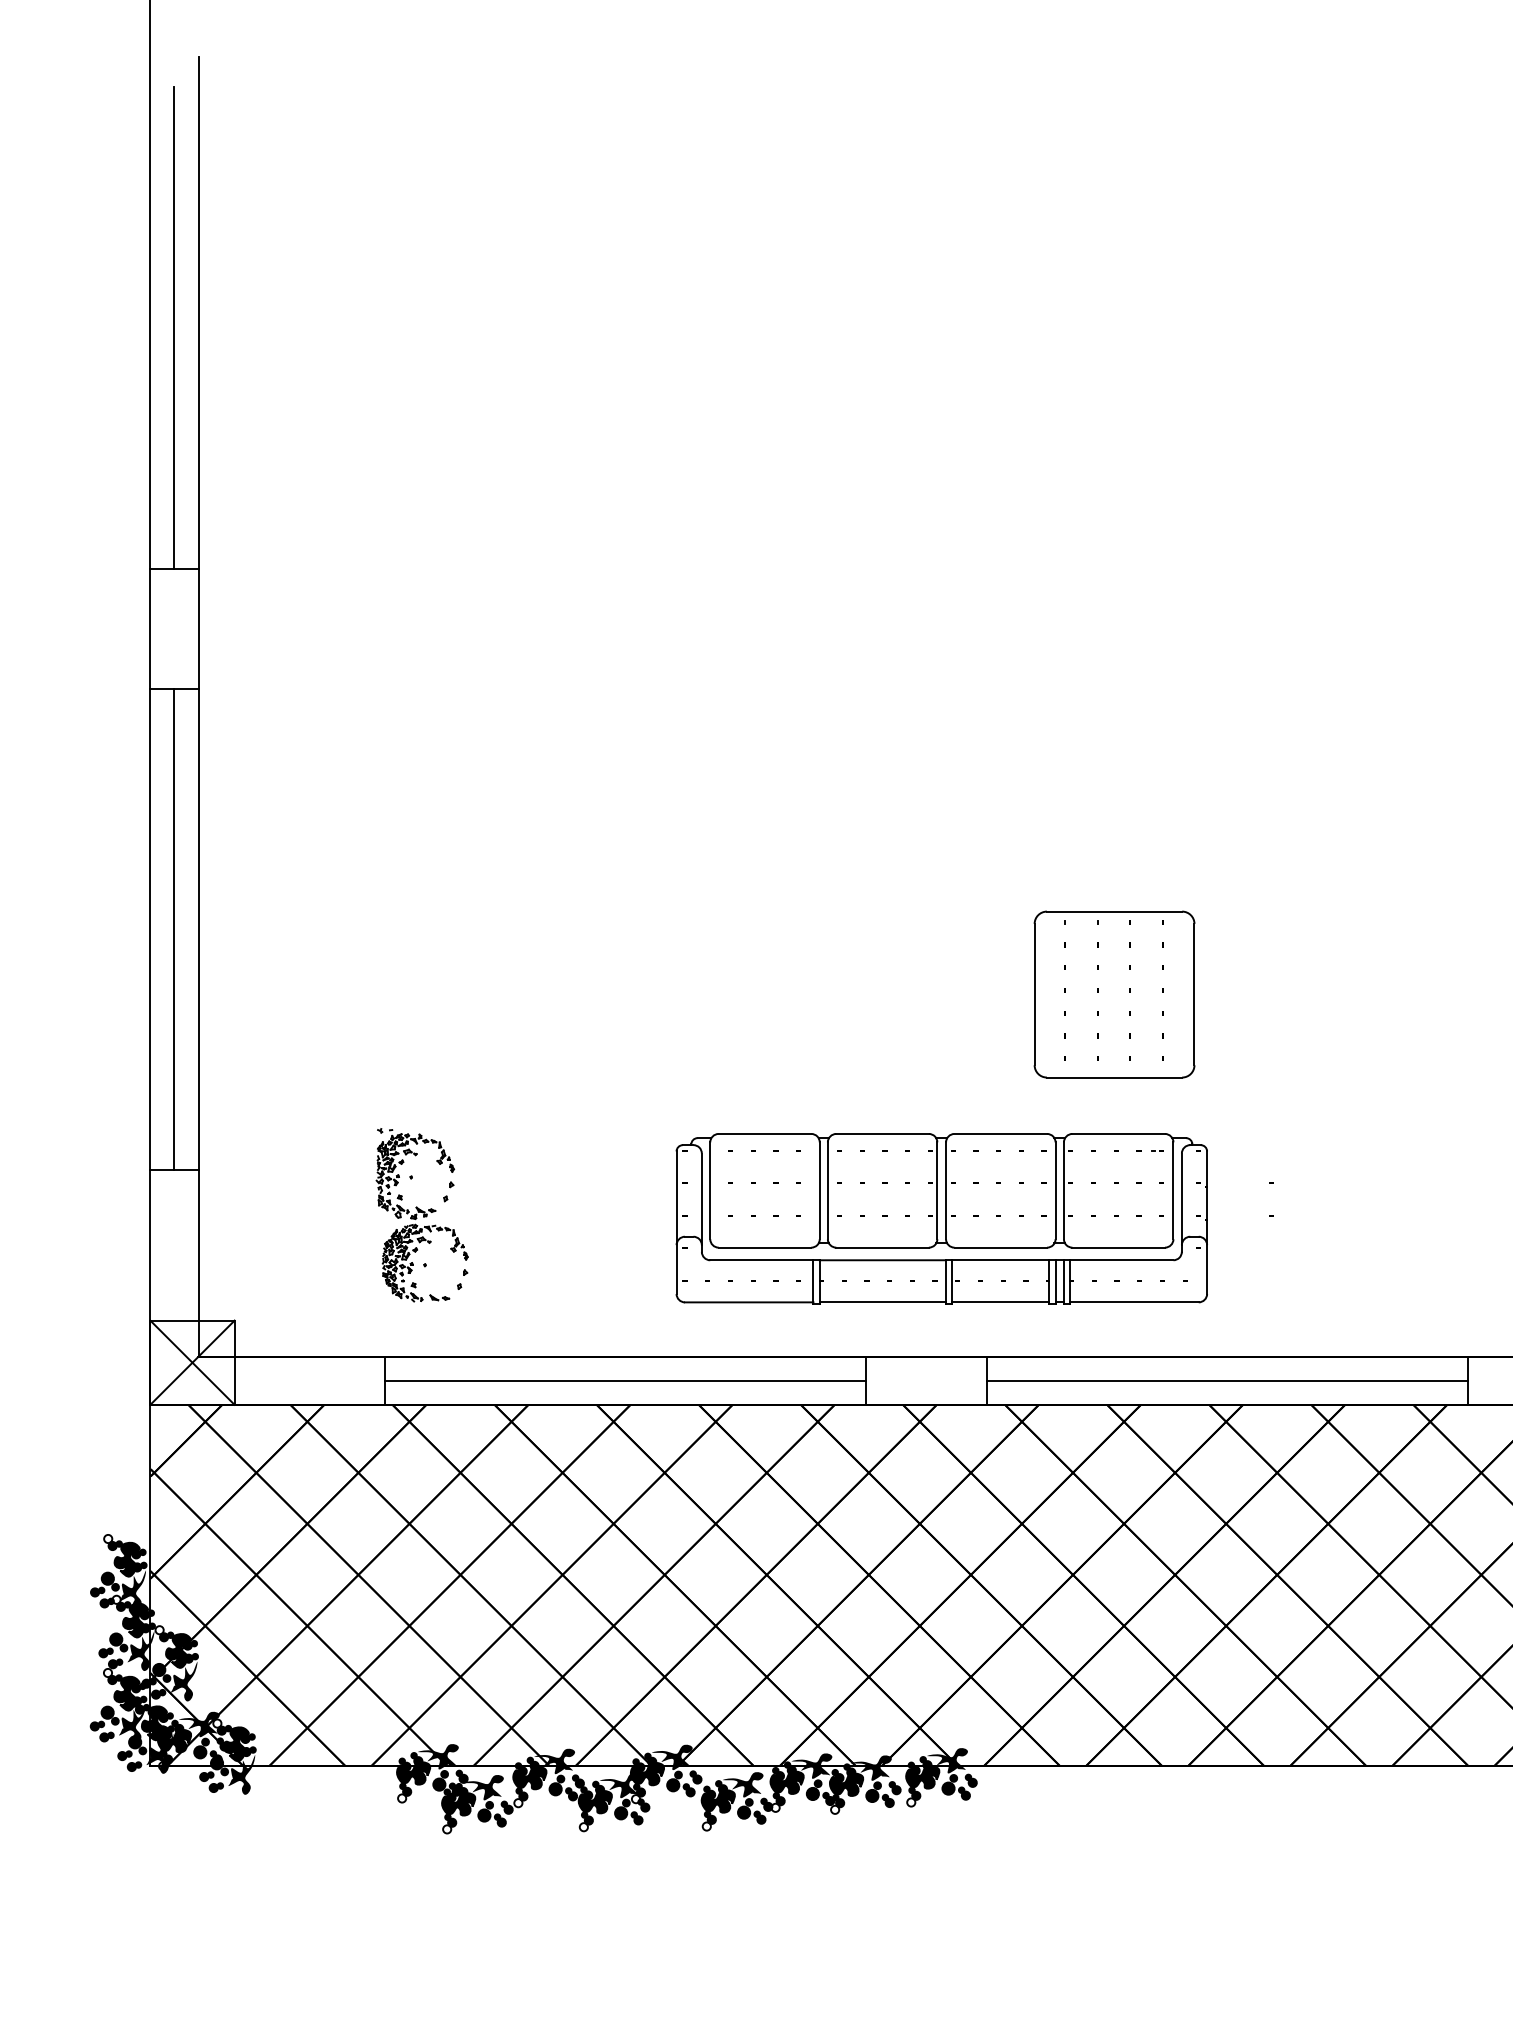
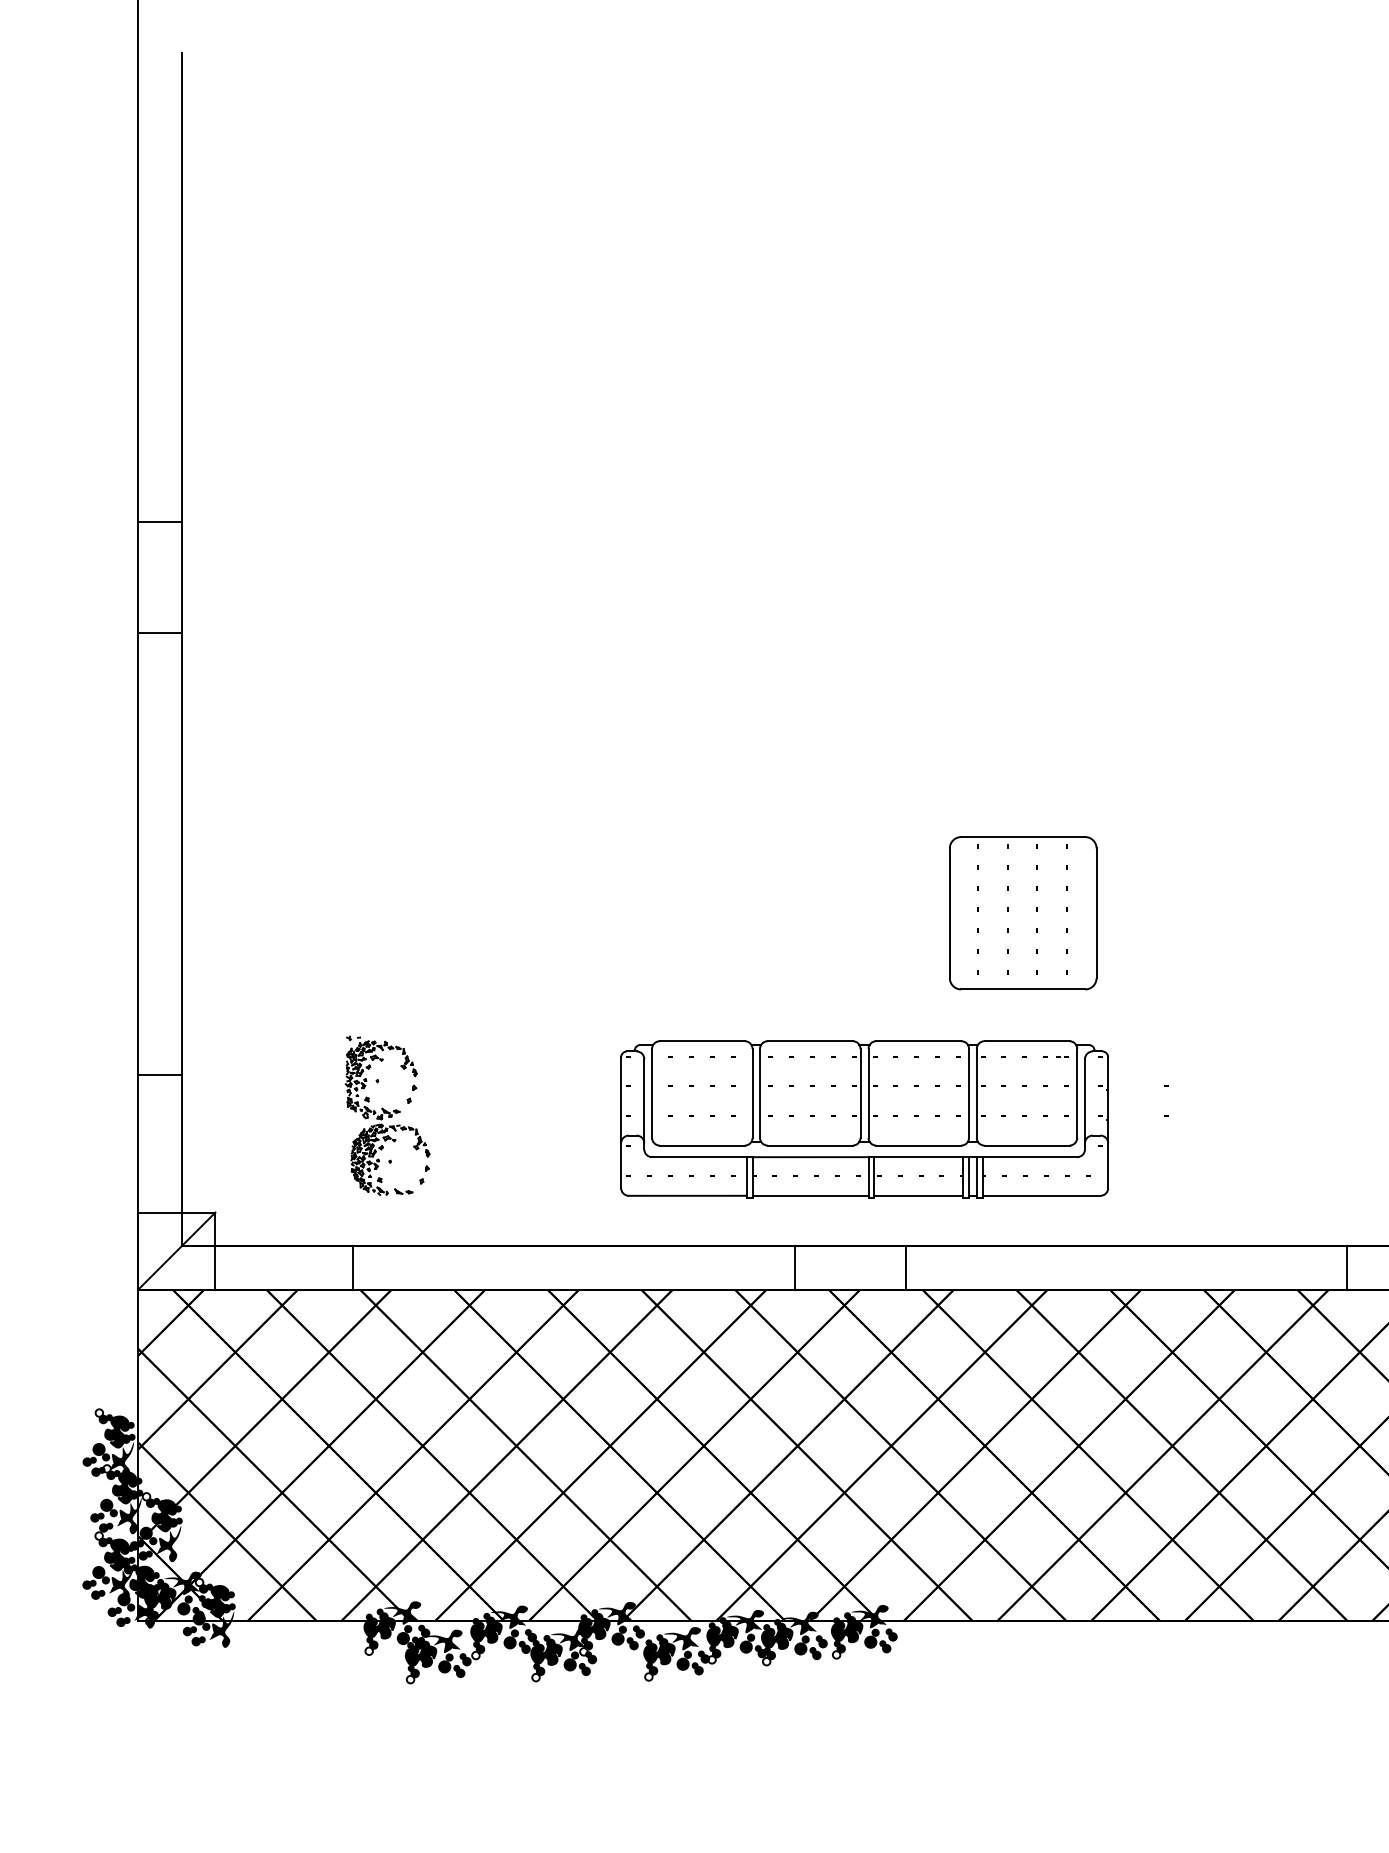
line: (174, 328) -> (160, 301), removed
line: (174, 929) -> (160, 853), removed
line: (192, 1361) -> (176, 1250), removed
line: (625, 1380) -> (574, 1267), removed
line: (1227, 1380) -> (1126, 1267), removed

